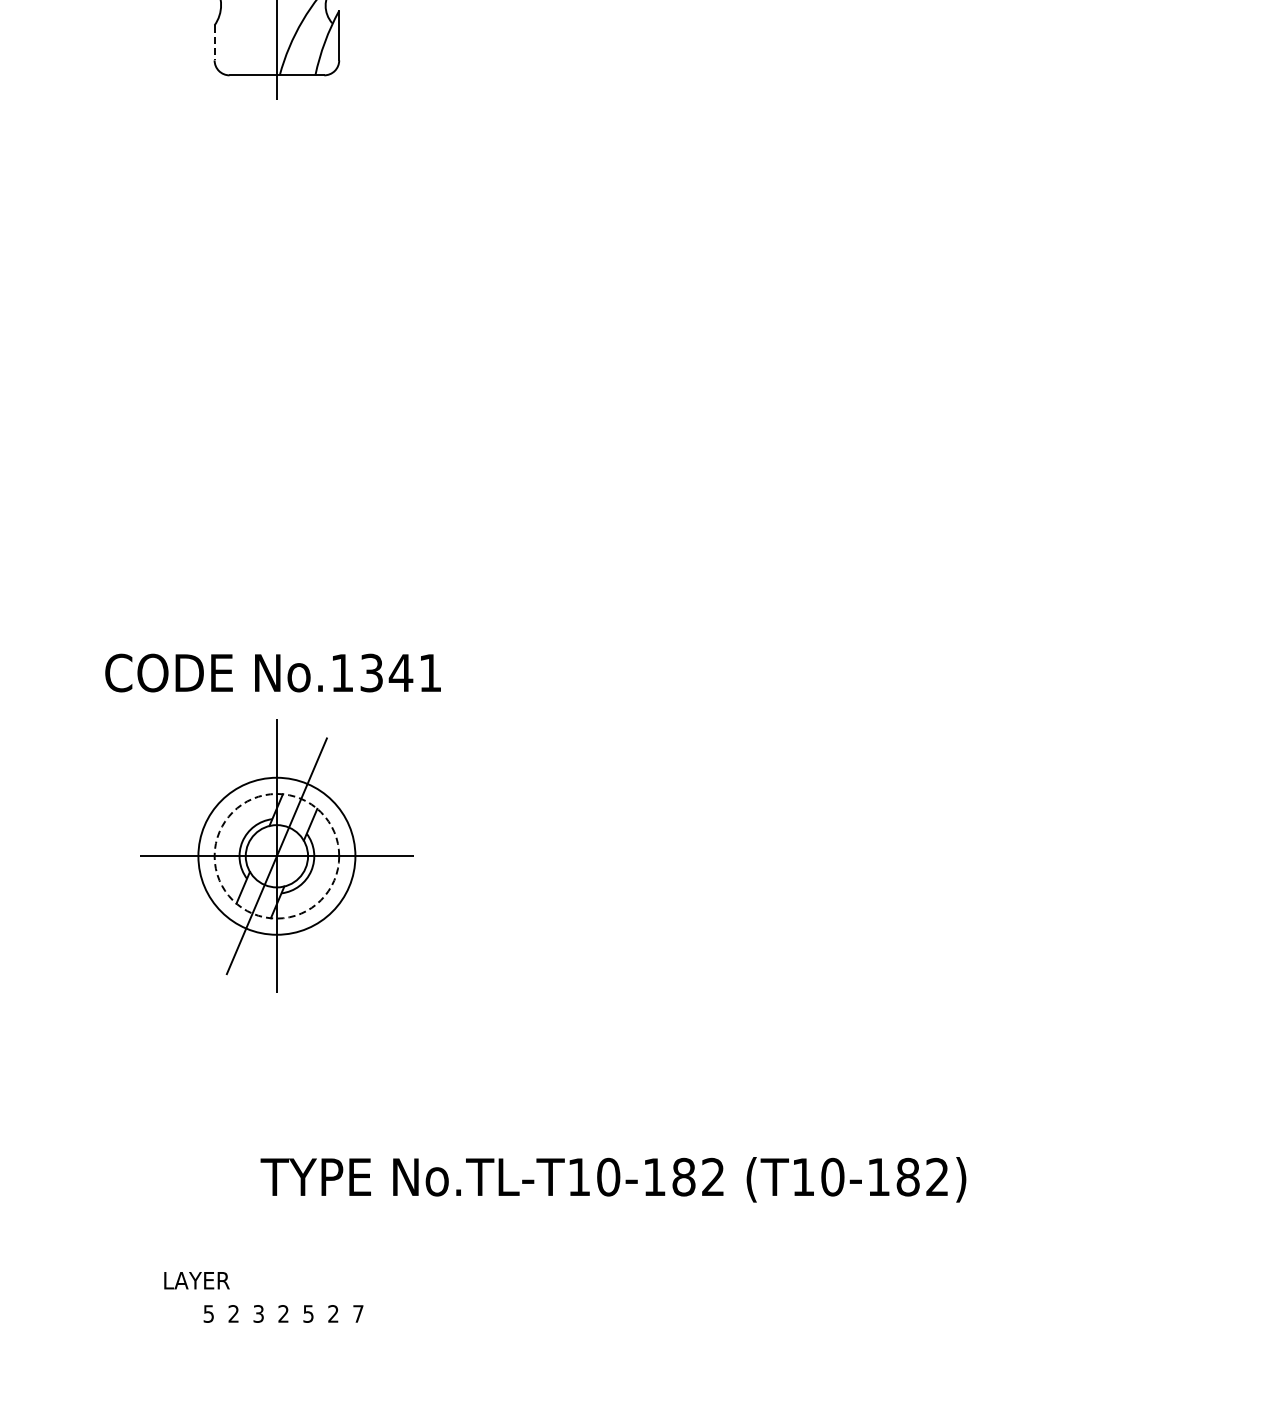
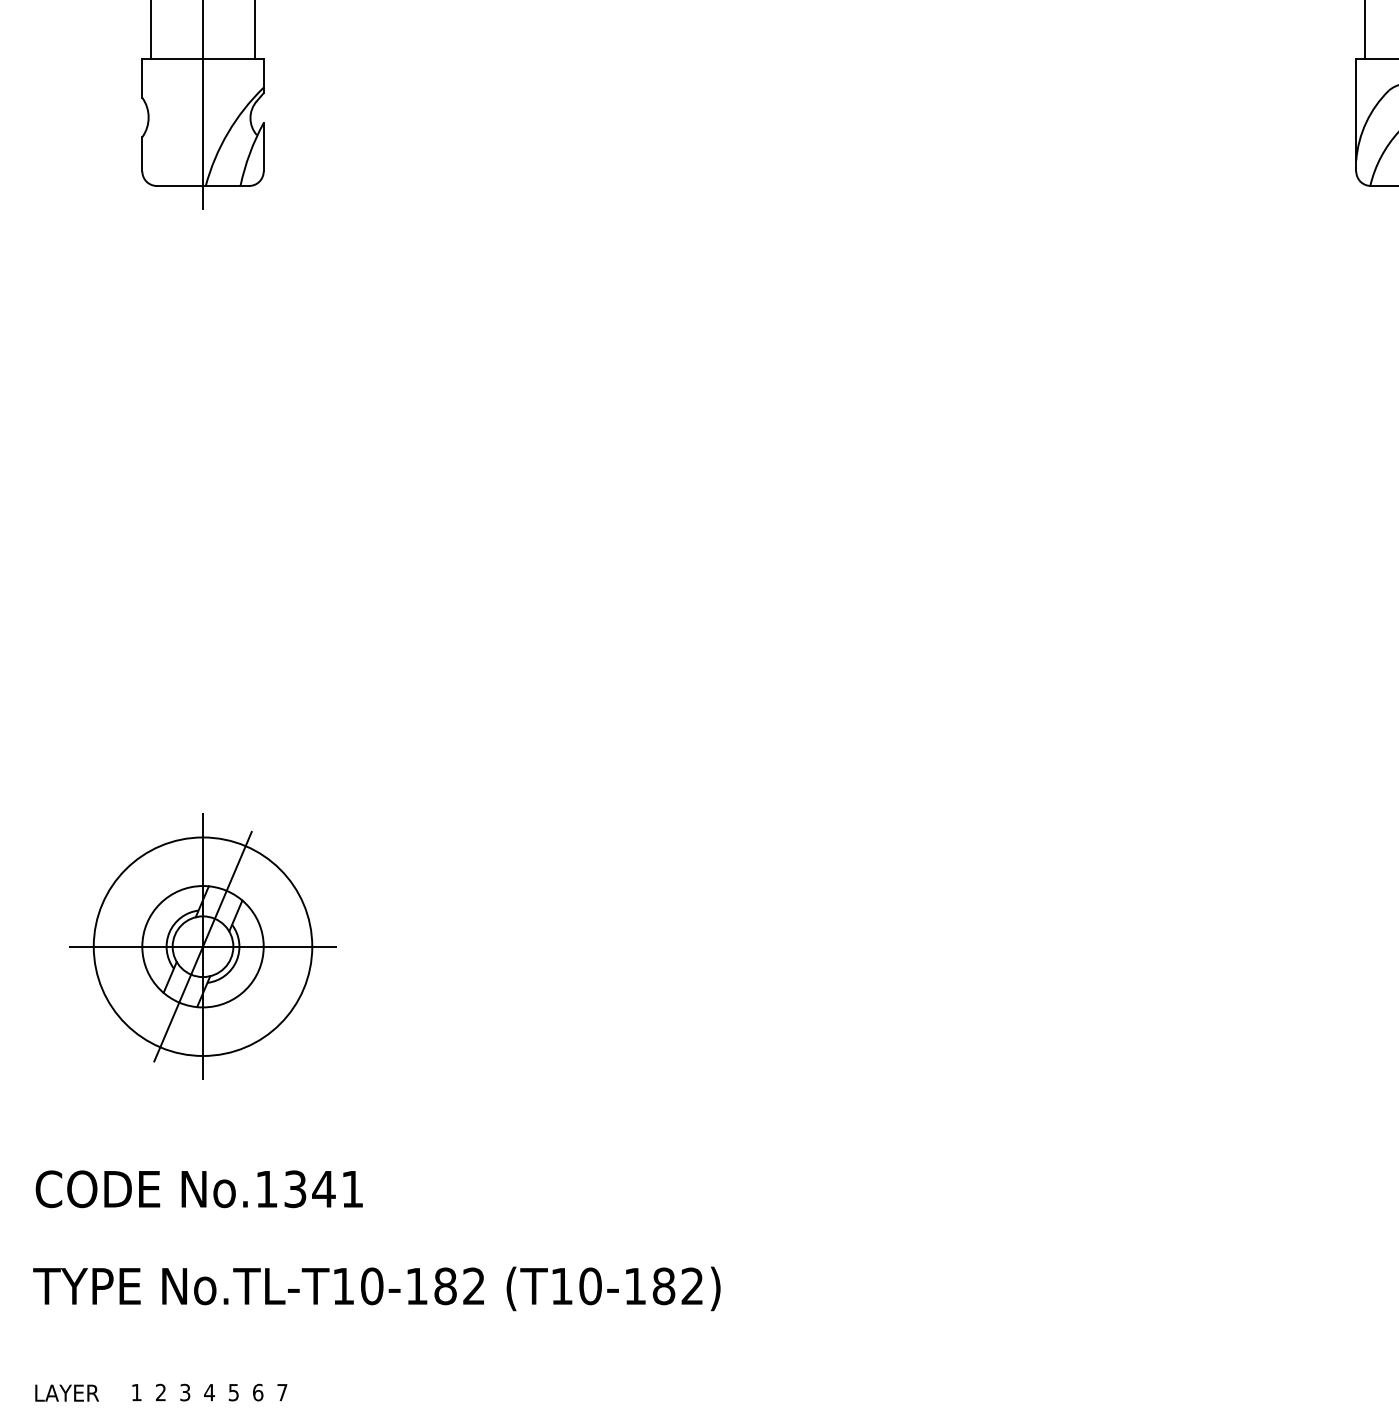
line: (214, 43) -> (142, 154), dashed -> solid
text: (272, 673) -> (198, 1189), moved
circle: (276, 856) -> (202, 946), dashed -> solid
circle: (276, 856) -> (202, 946), size x1.43
text: (613, 1179) -> (376, 1288), moved
text: (196, 1279) -> (66, 1392), moved
text: (208, 1313) -> (136, 1392), 5 -> 1
text: (283, 1313) -> (209, 1392), 2 -> 4
text: (333, 1313) -> (258, 1392), 2 -> 6

